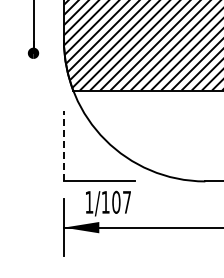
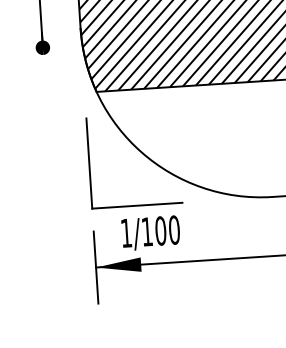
line: (63, 145) -> (88, 162), dashed -> solid
text: (126, 201) -> (173, 229), 1/107 -> 1/100

